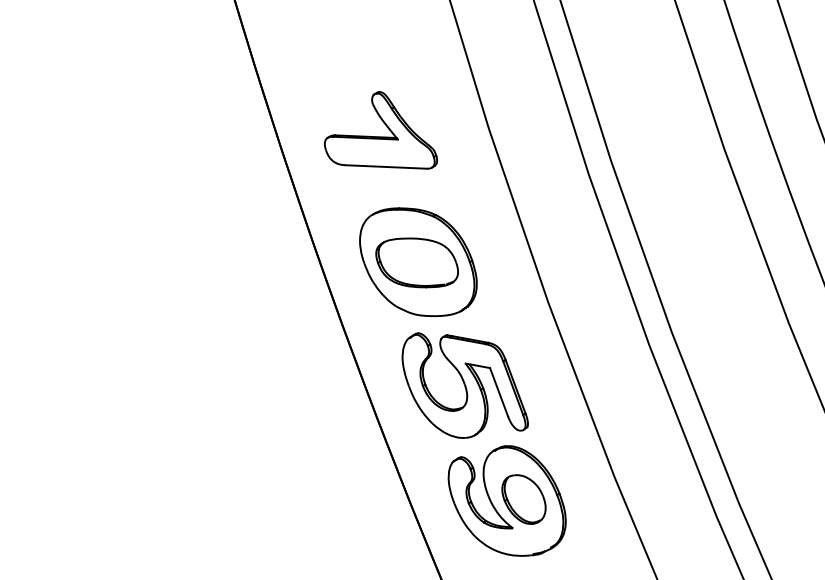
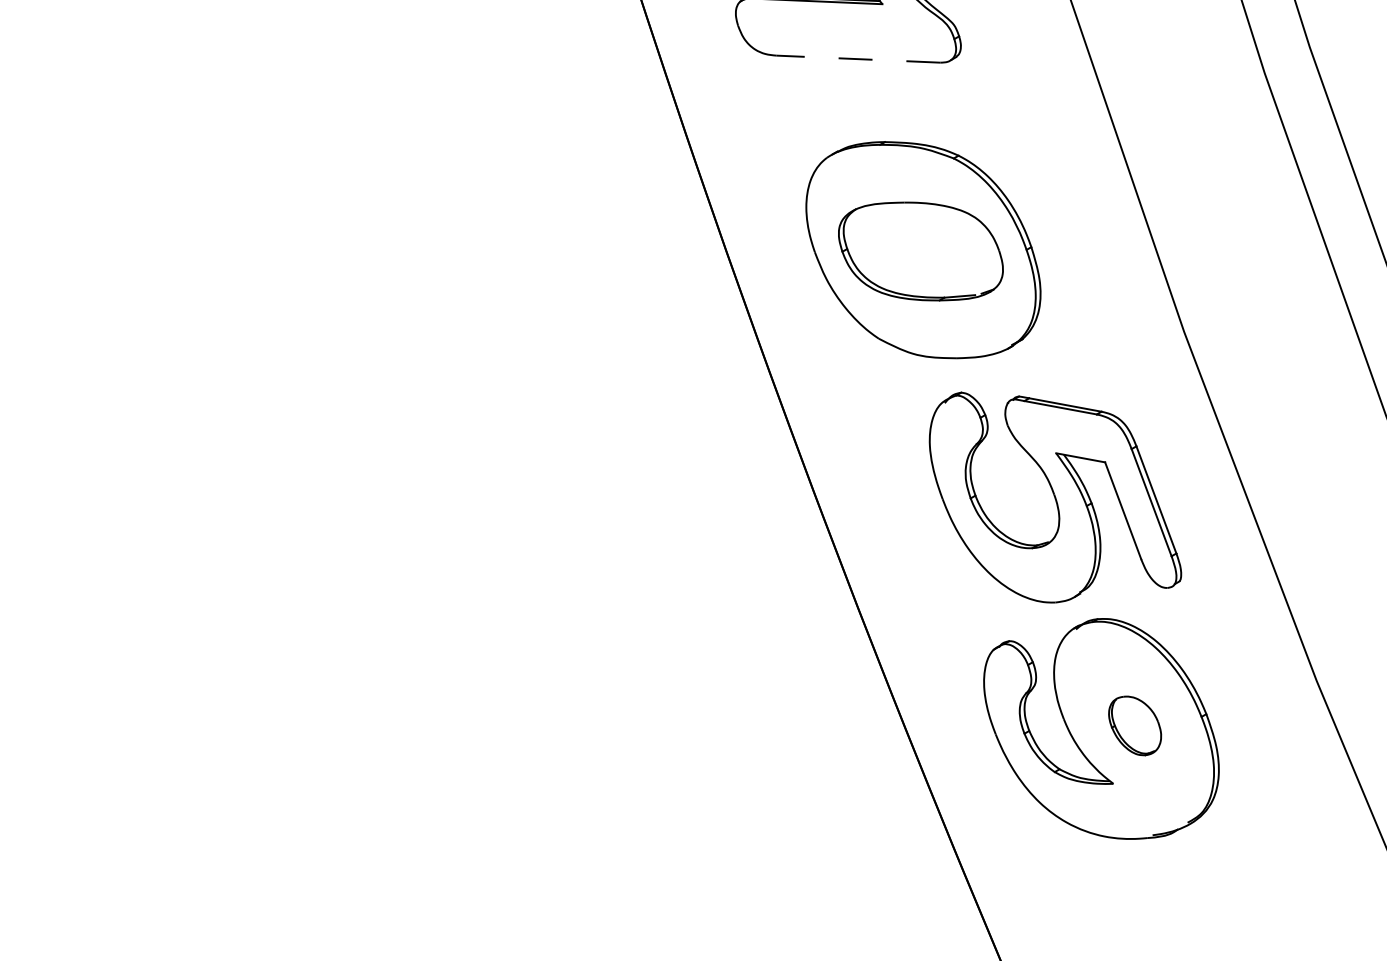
line: (385, 166) -> (857, 58), solid -> dashed
part: (464, 385) -> (1053, 497), moved
part: (523, 499) -> (1134, 725), size x0.6

